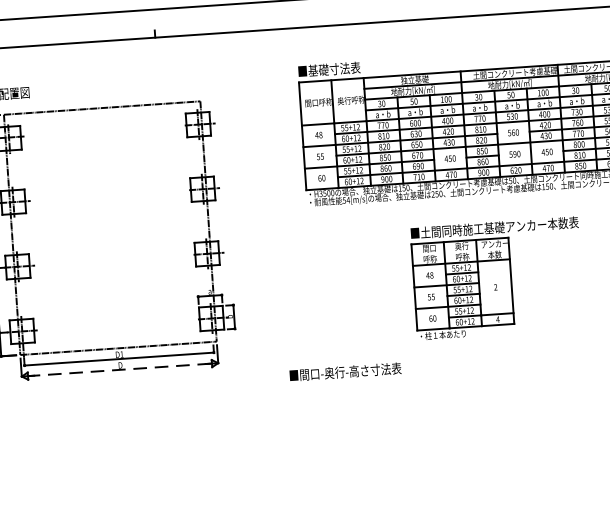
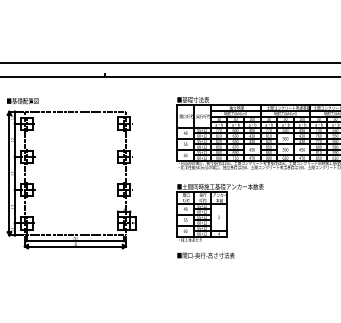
part: (496, 277) -> (219, 212), moved
line: (120, 369) -> (75, 246), dashed -> solid
text: (344, 371) -> (205, 255), moved

